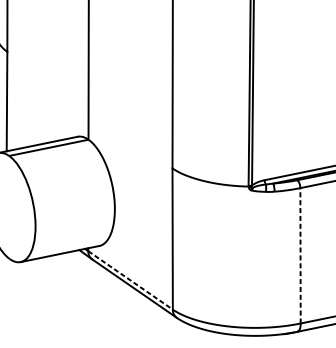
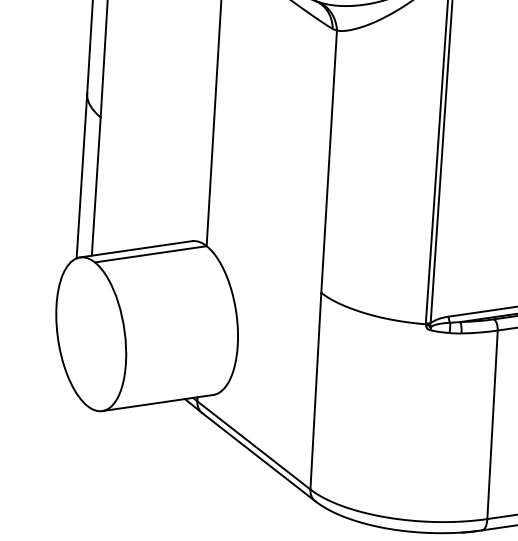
line: (300, 255) -> (492, 424), dashed -> solid
line: (130, 280) -> (253, 445), dashed -> solid

